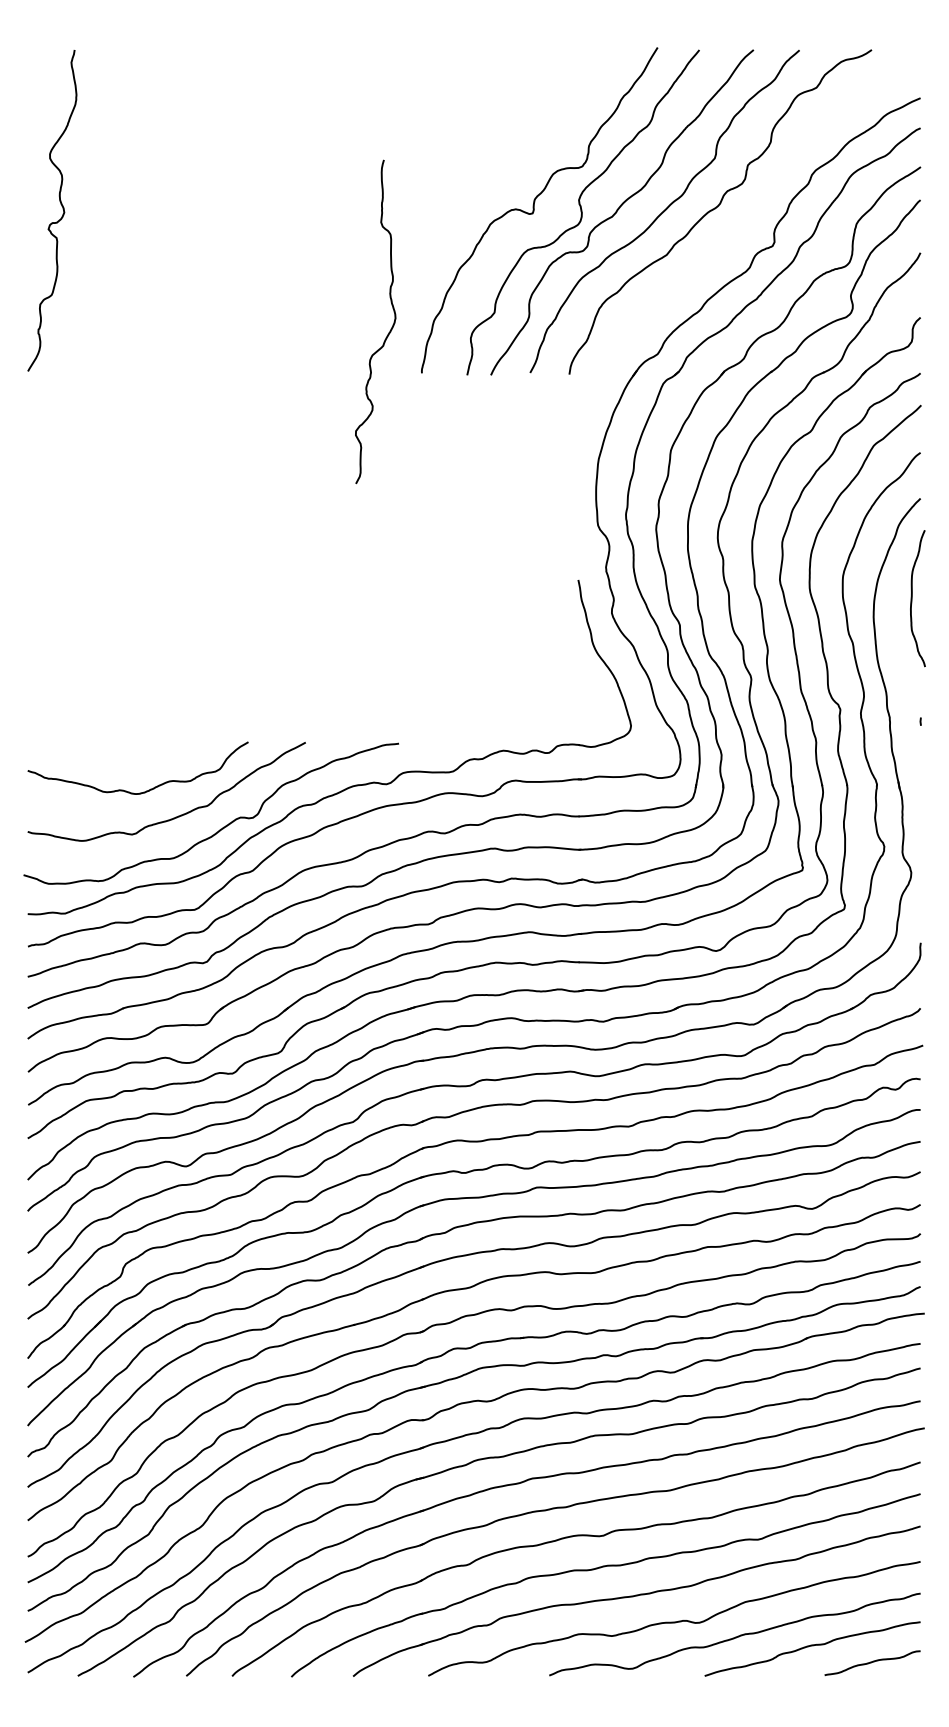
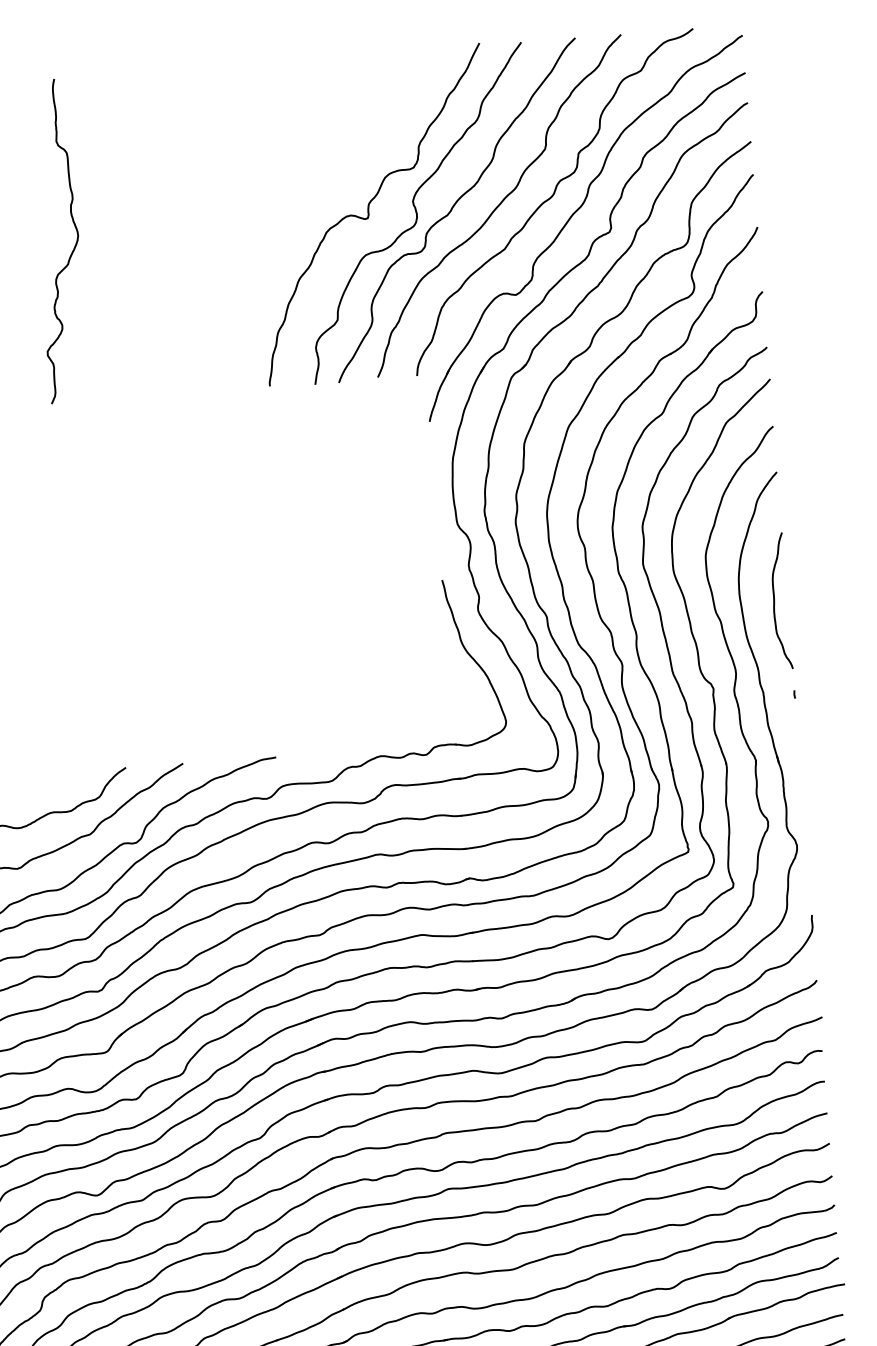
part: (736, 228) -> (572, 217), added
curve: (389, 330) -> (73, 248), moved
curve: (912, 598) -> (775, 601), moved

